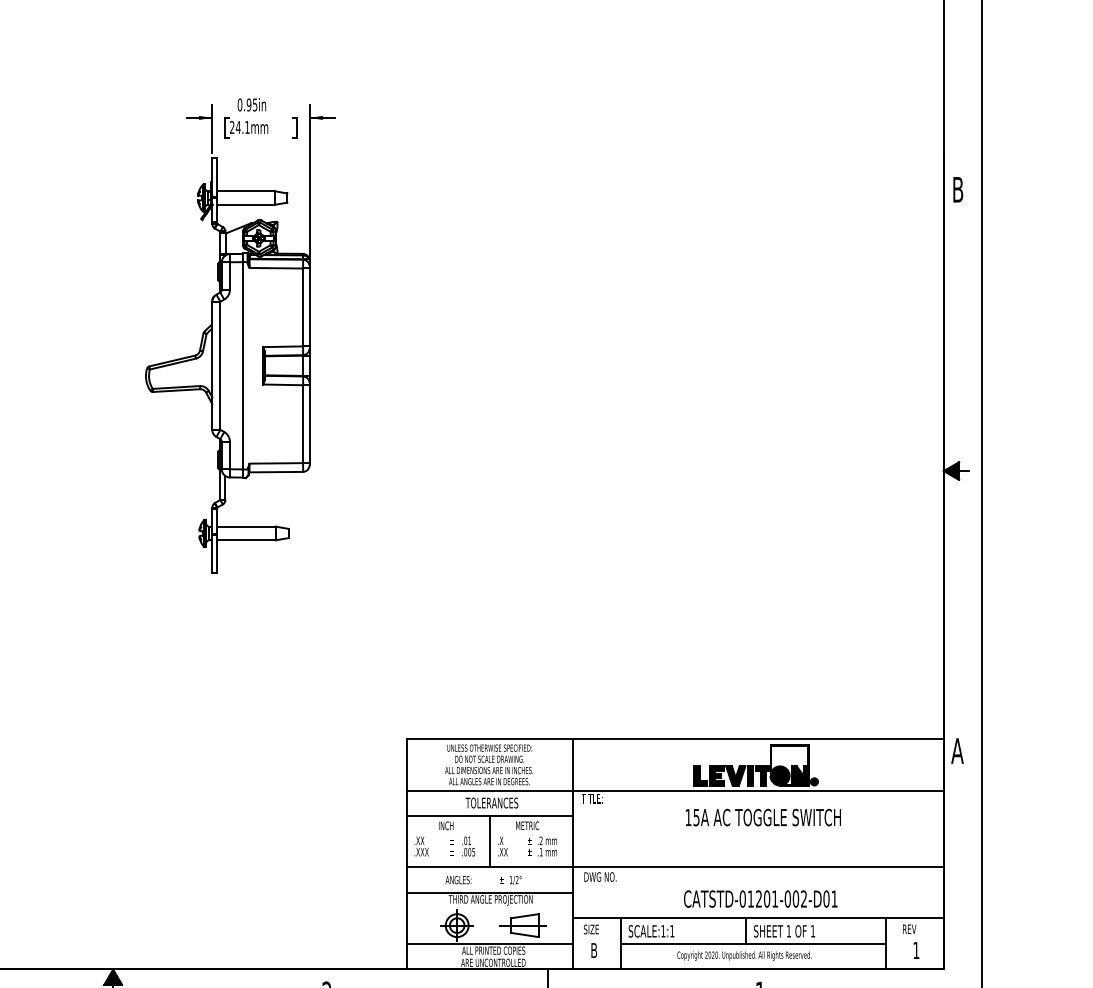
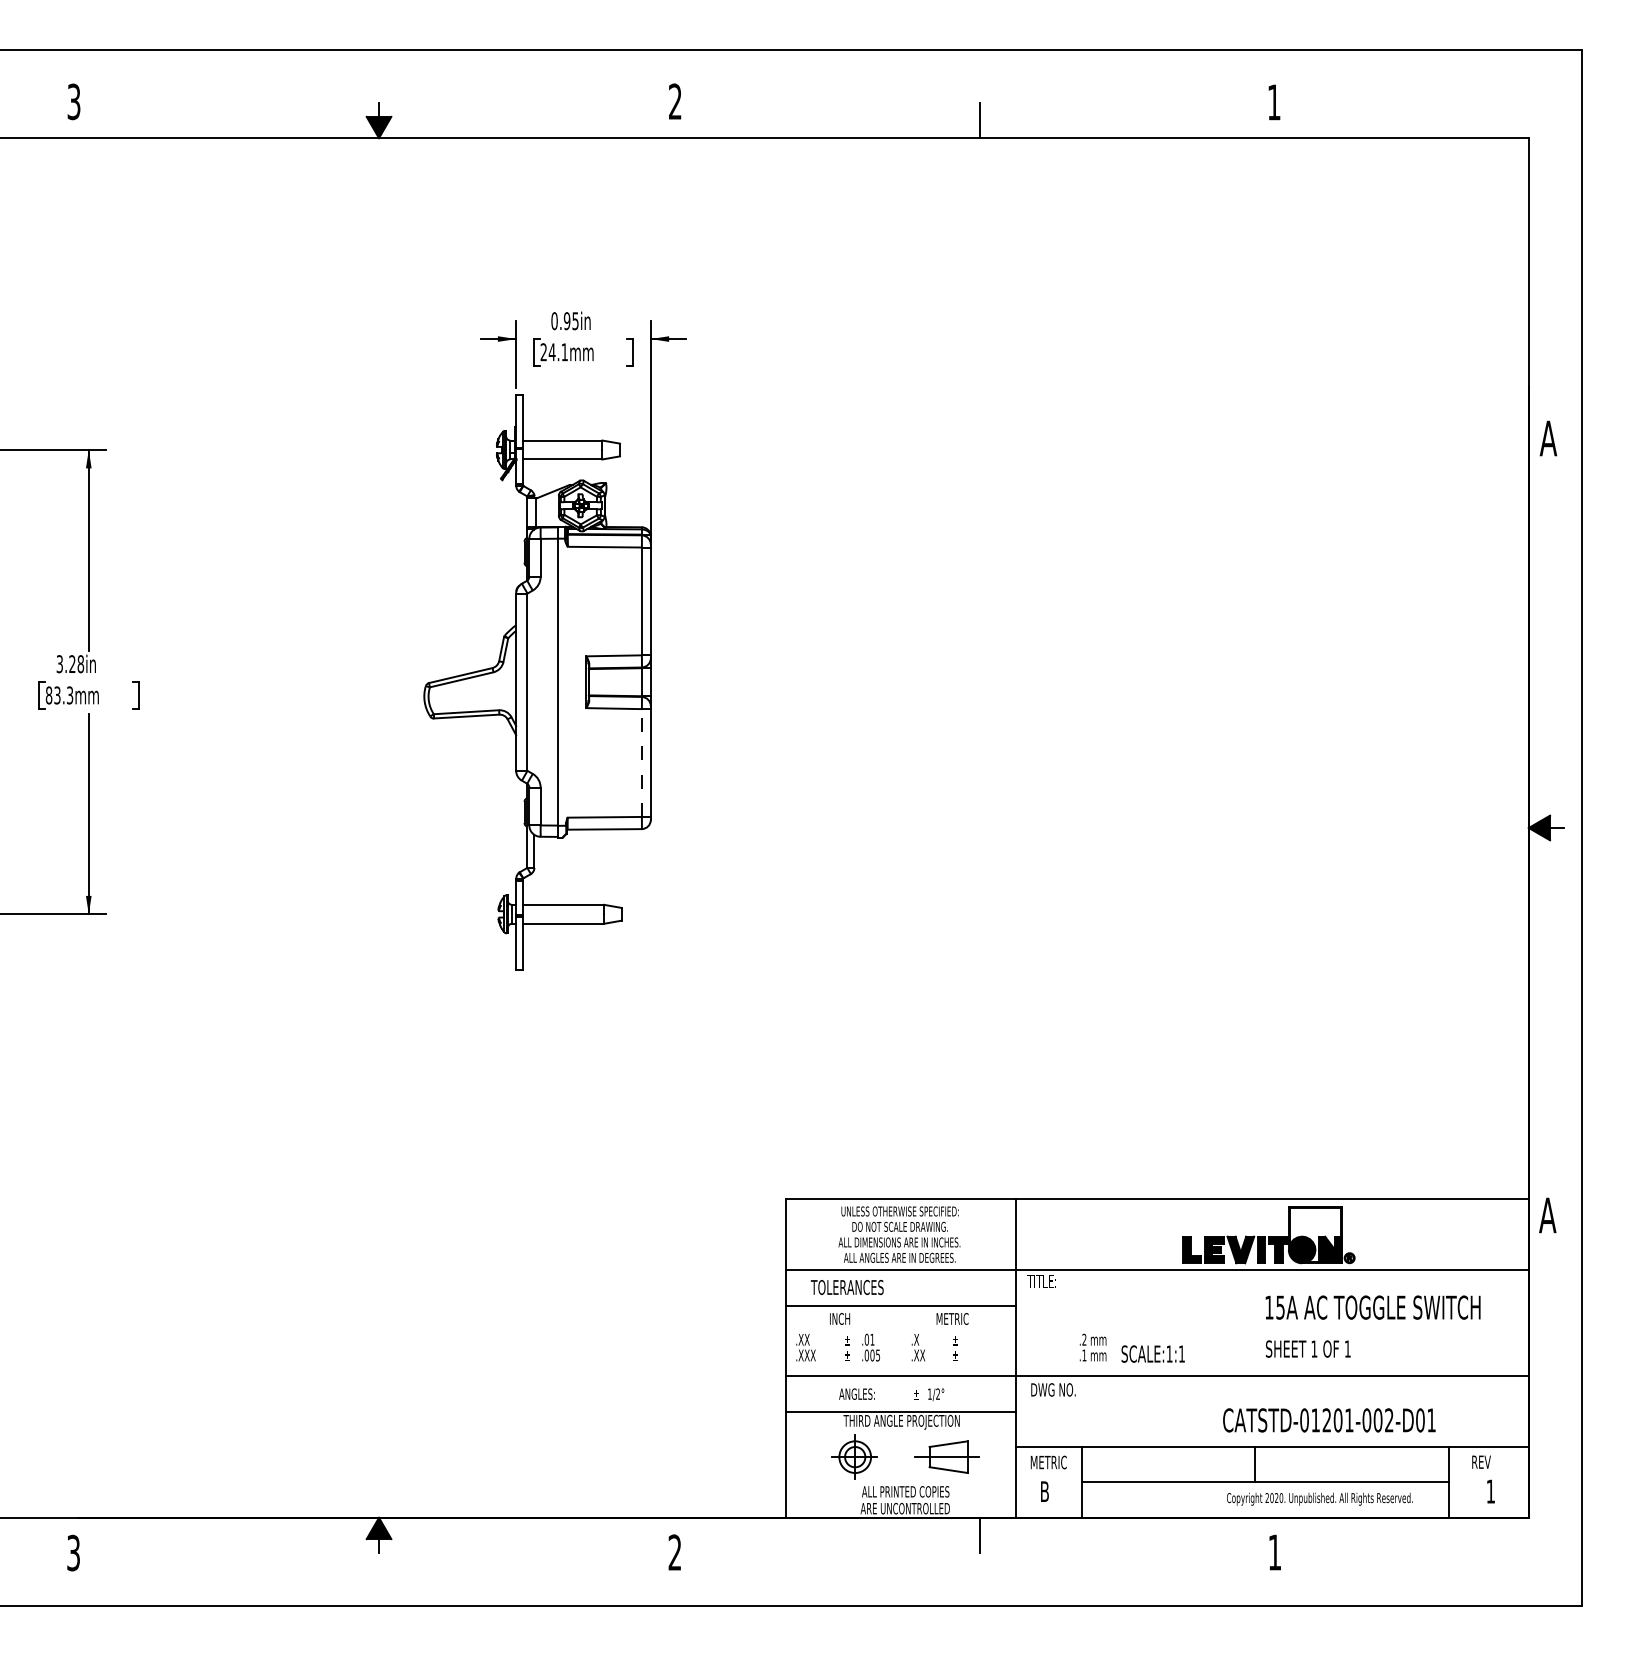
text: (958, 189) -> (1548, 438), B -> A
line: (302, 424) -> (641, 763), solid -> dashed
text: (491, 803) -> (846, 1287), moved
text: (762, 817) -> (1372, 1307), moved
line: (489, 841) -> (900, 1340), removed
text: (546, 846) -> (1092, 1347), moved
text: (760, 899) -> (1329, 1420), moved
text: (596, 929) -> (1048, 1462), SIZE -> METRIC
text: (651, 930) -> (1152, 1353), moved
text: (784, 930) -> (1308, 1348), moved
line: (489, 943) -> (900, 1482), removed
text: (744, 955) -> (1319, 1498), moved

